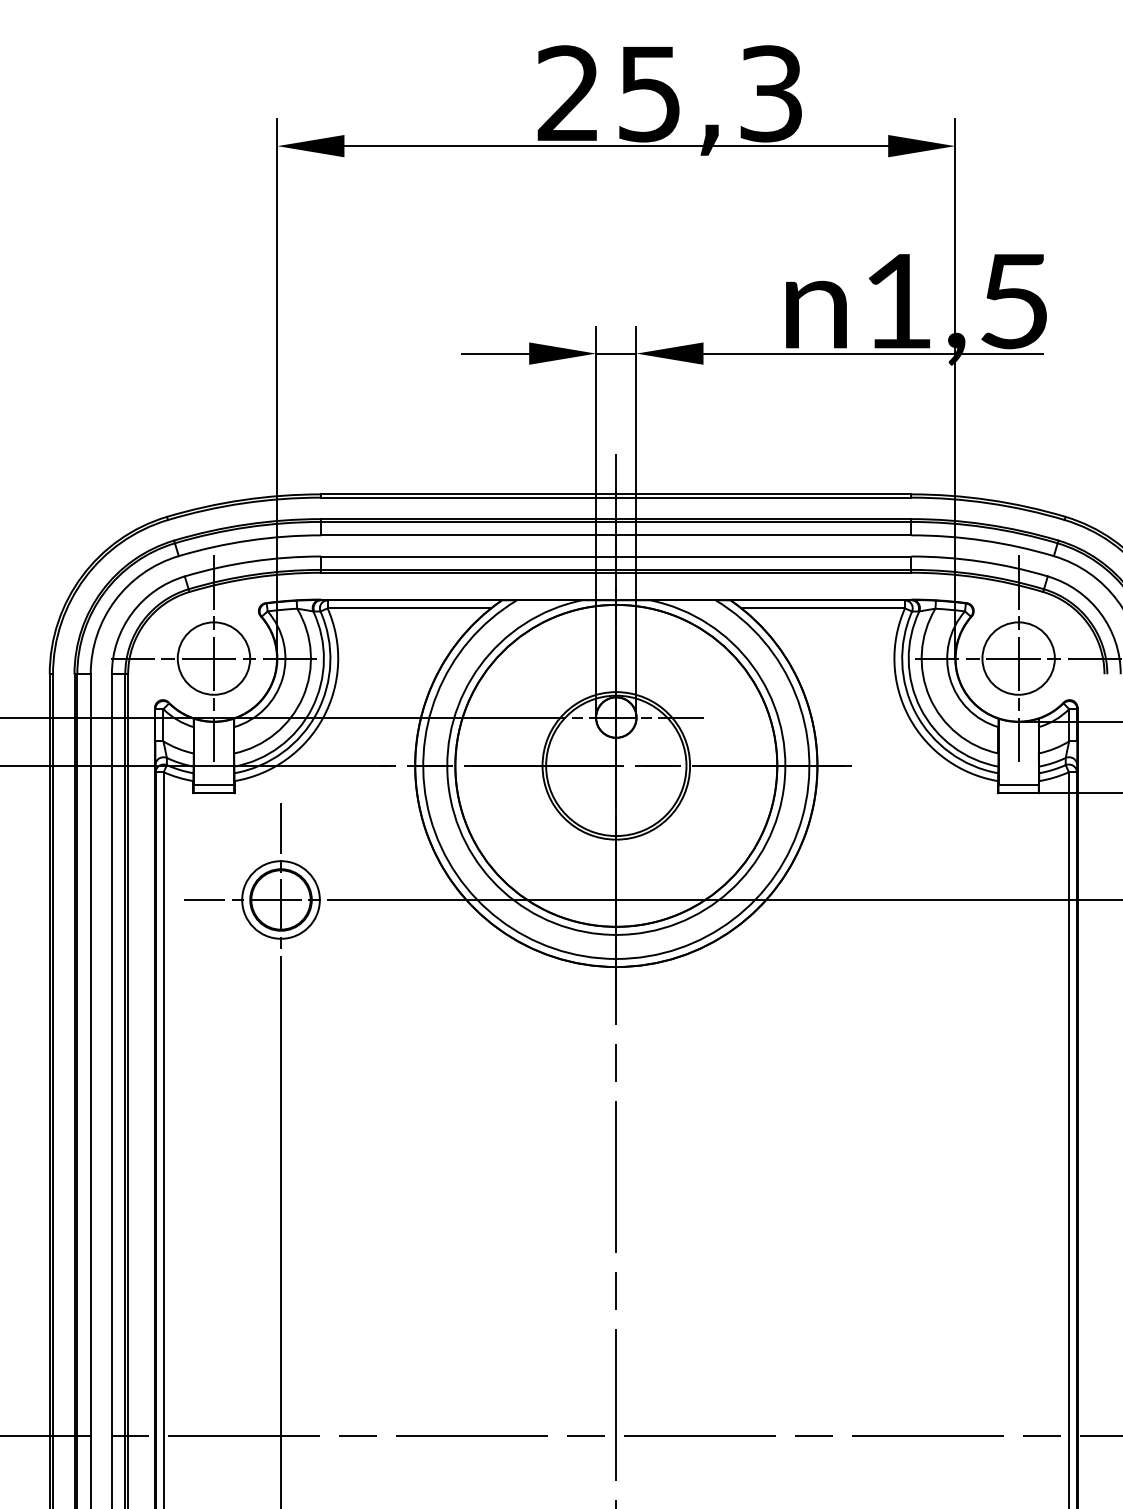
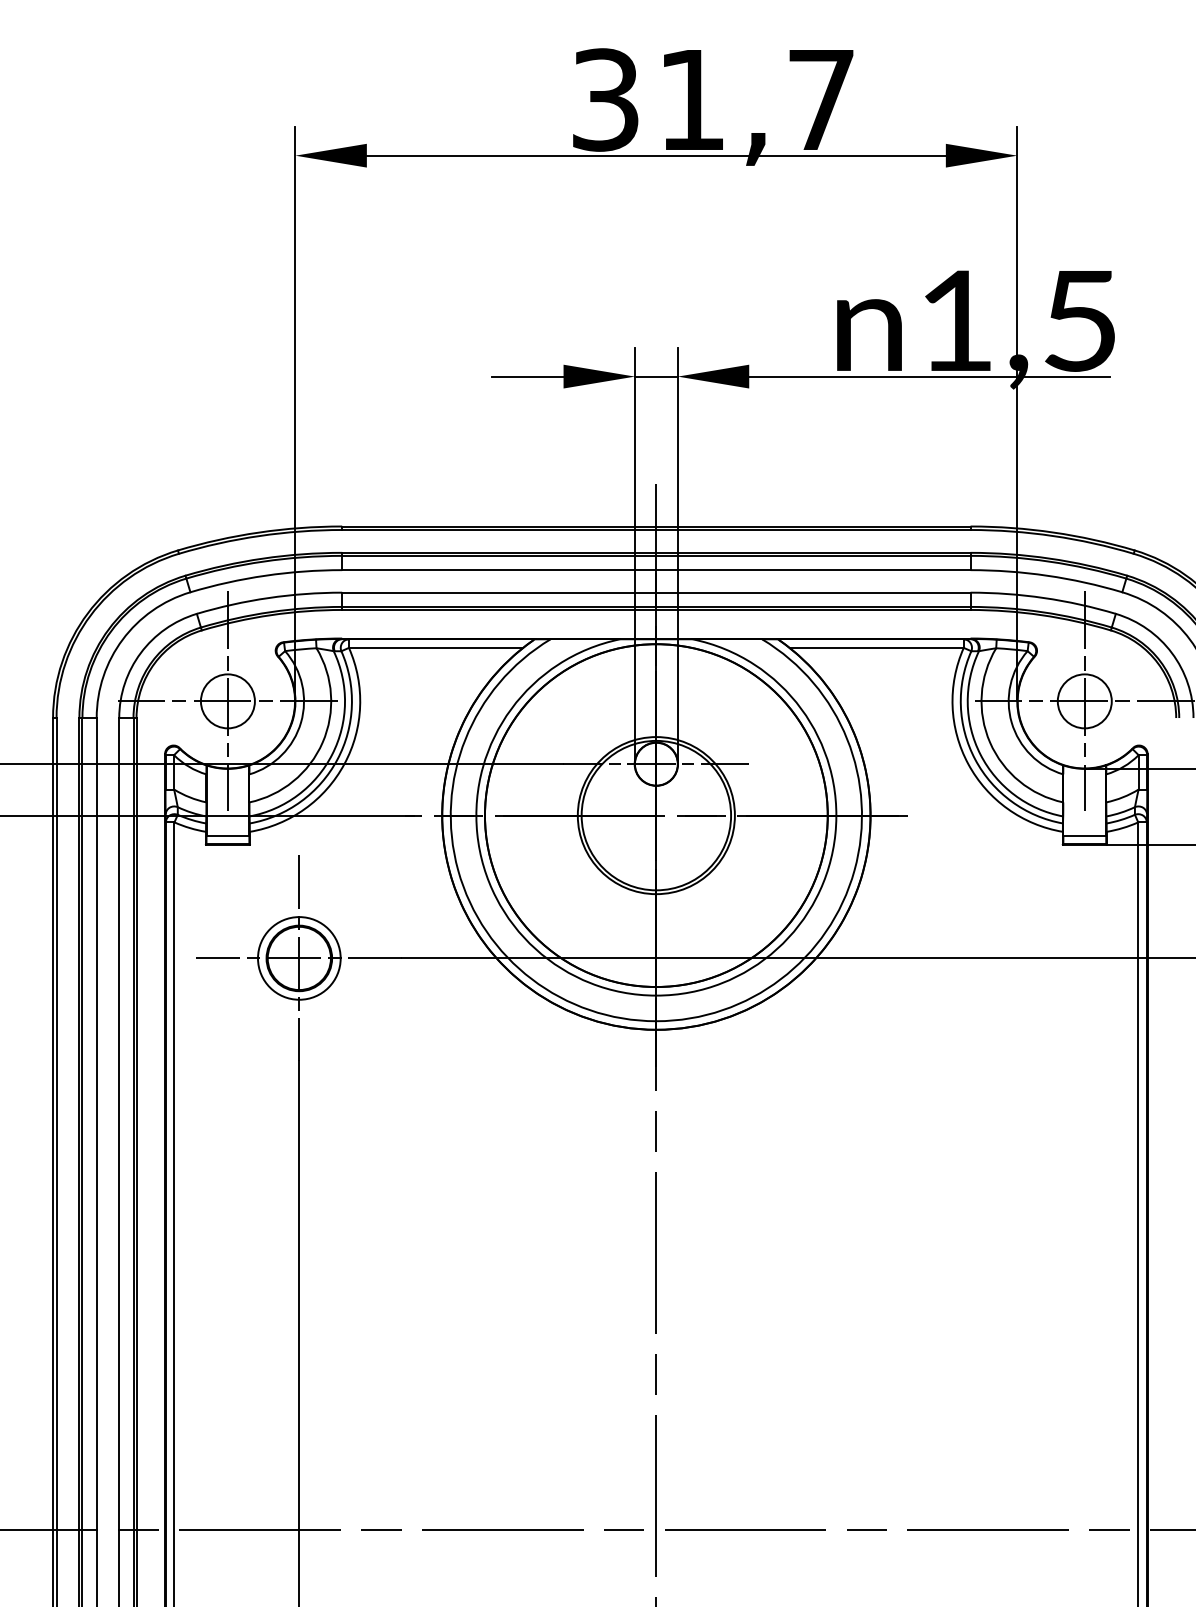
text: (669, 93) -> (712, 99), 25,3 -> 31,7
circle: (213, 657) -> (227, 700), size x0.7
circle: (1018, 657) -> (1084, 700), size x0.7

